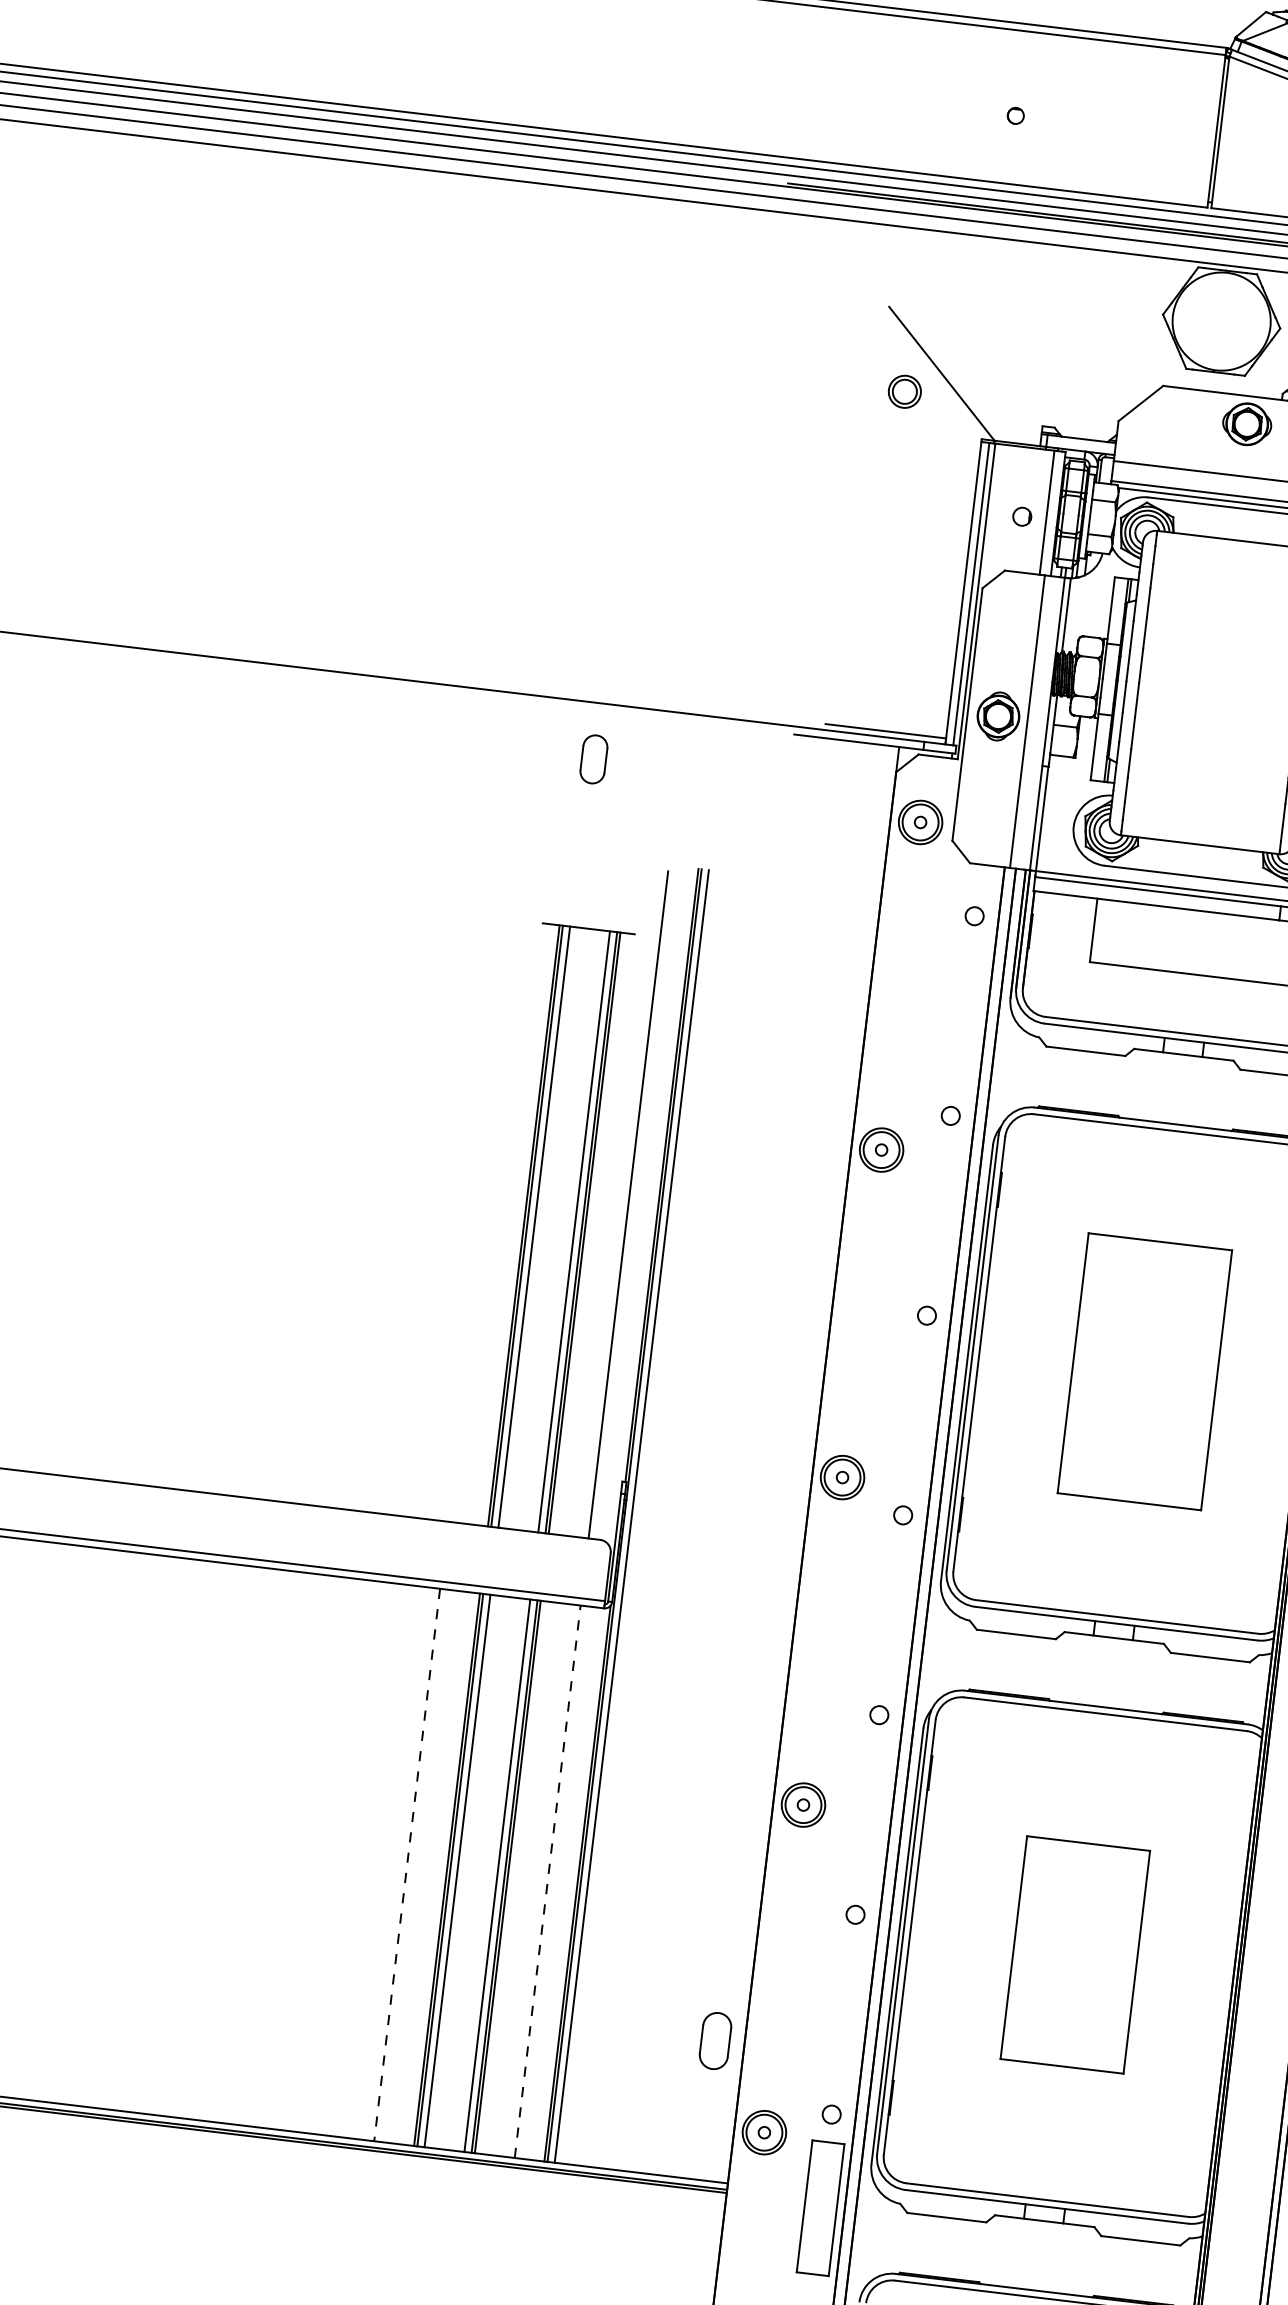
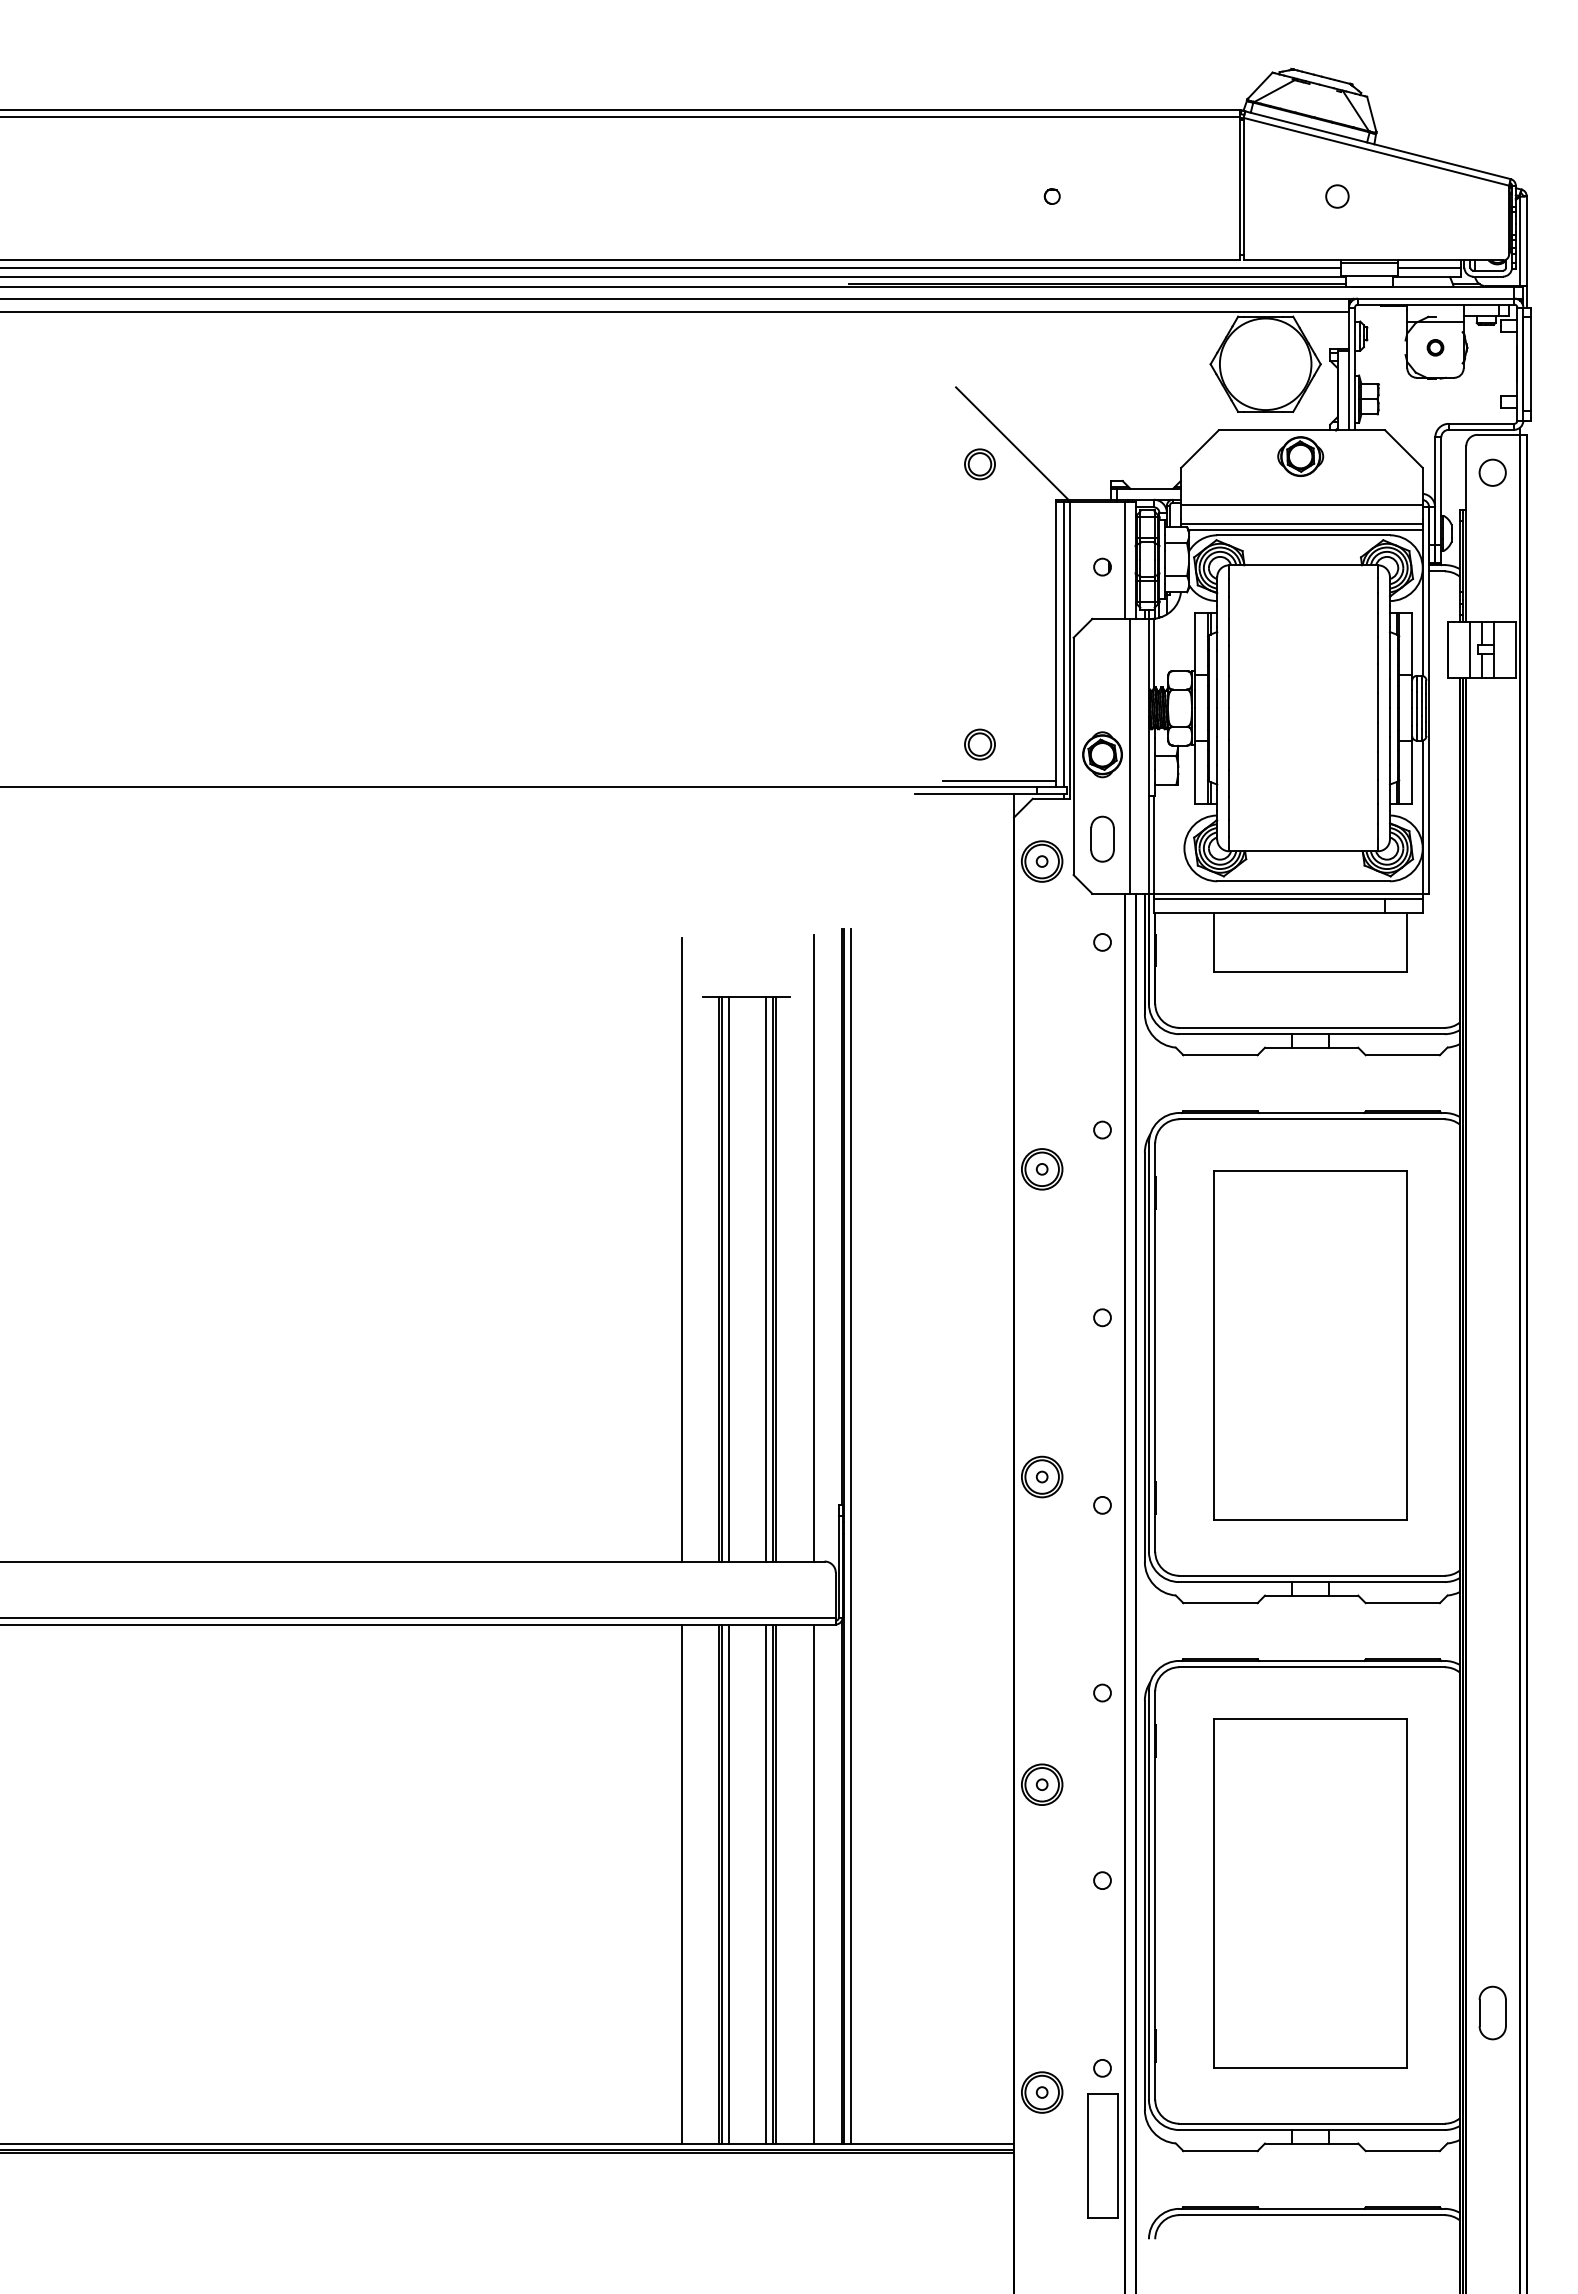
part: (868, 689) -> (979, 744), added
part: (593, 758) -> (1102, 838), moved
line: (487, 1189) -> (681, 1249), added
part: (1144, 1371) -> (1310, 1345), size x1.43
line: (406, 1865) -> (681, 1884), dashed -> solid
line: (547, 1882) -> (813, 1884), dashed -> solid
part: (1075, 1954) -> (1310, 1893), size x1.67
part: (715, 2040) -> (1492, 2012), moved

